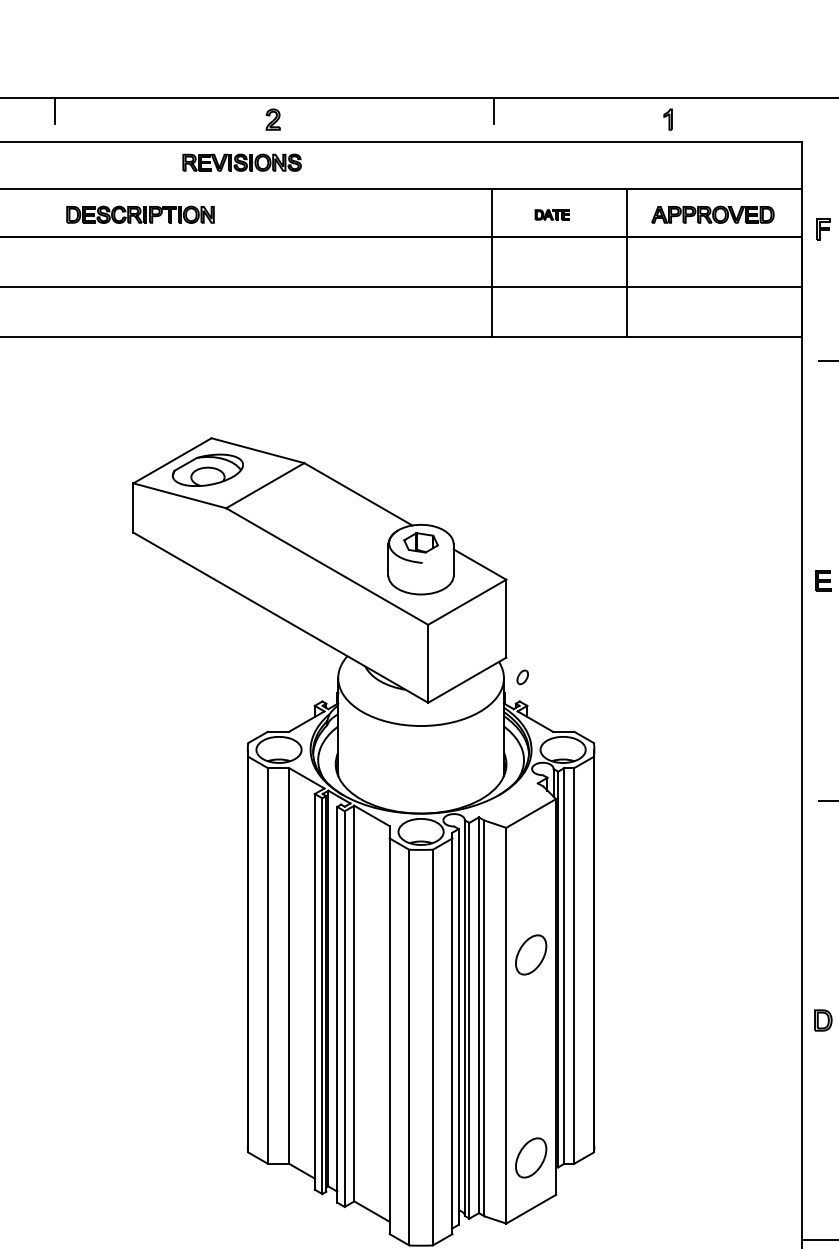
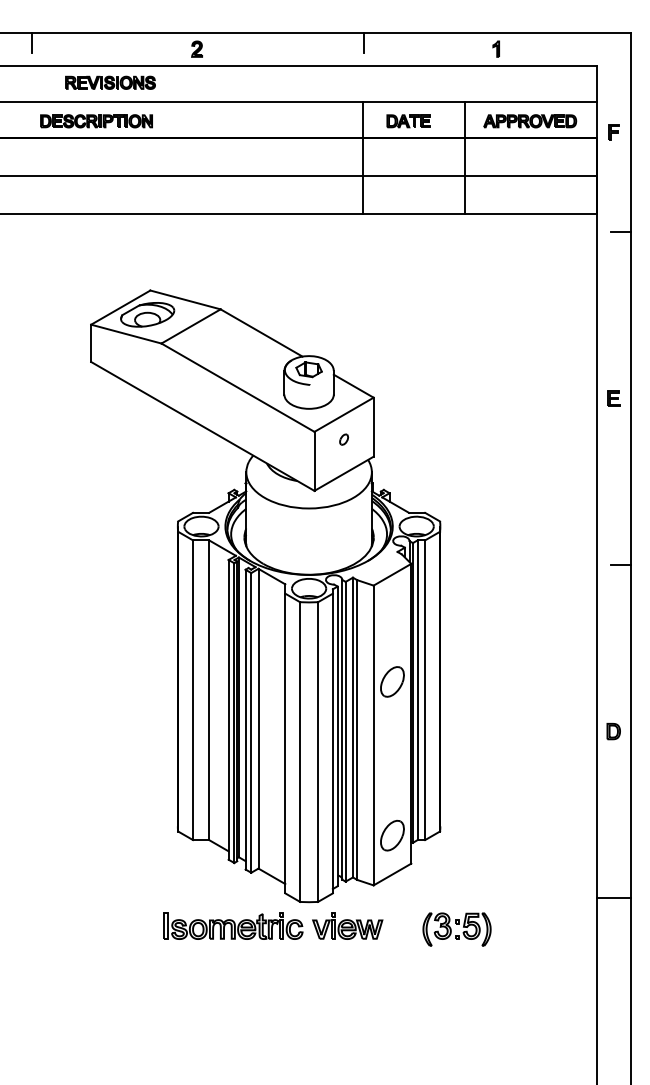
part: (242, 162) -> (110, 82), moved
part: (552, 215) -> (408, 121), size x1.67
part: (523, 677) -> (344, 439), moved

